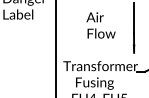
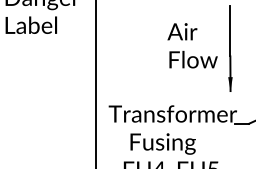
text: (100, 25) -> (191, 45), moved

